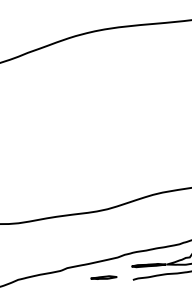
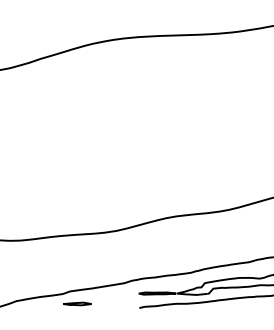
part: (103, 277) -> (77, 303), moved

